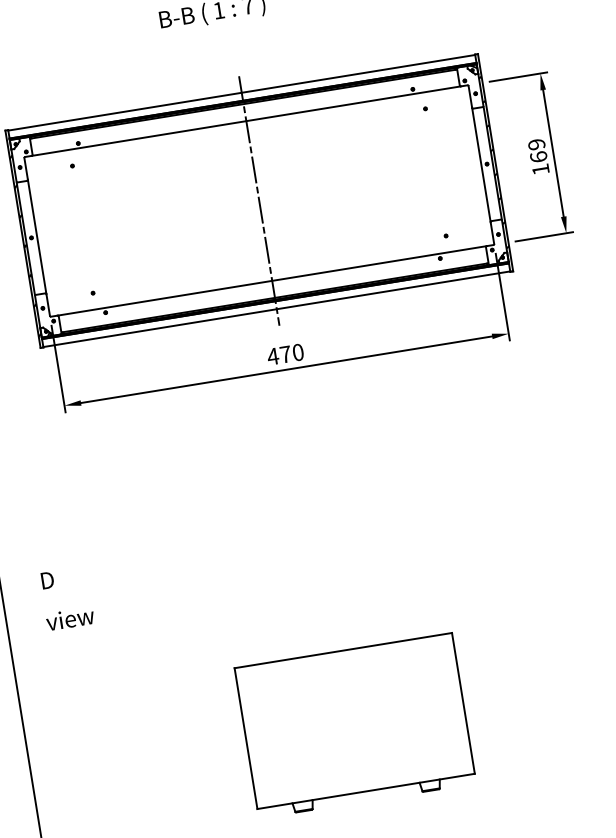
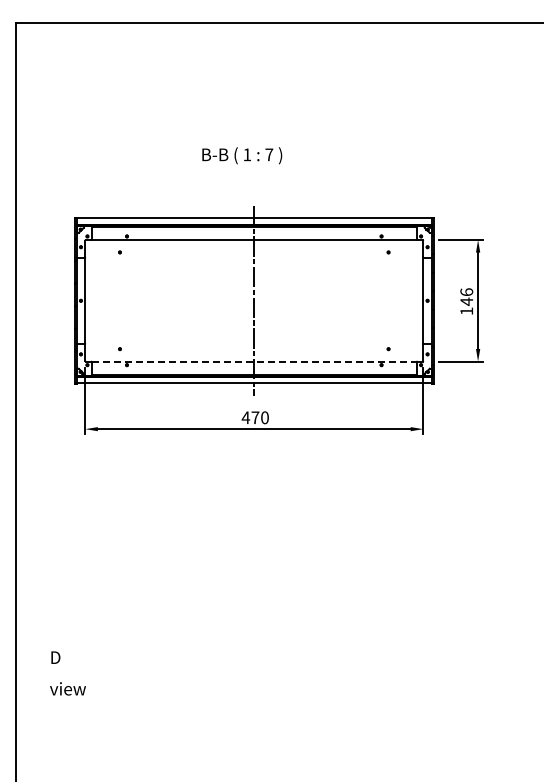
text: (537, 151) -> (466, 297), 169 -> 146
line: (271, 280) -> (253, 361), solid -> dashed
text: (66, 598) -> (67, 673), moved
part: (355, 725) -> (262, 701), removed

